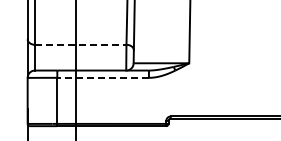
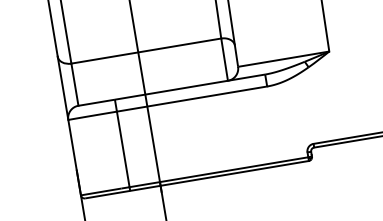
line: (80, 44) -> (145, 50), dashed -> solid
line: (103, 77) -> (192, 98), dashed -> solid

